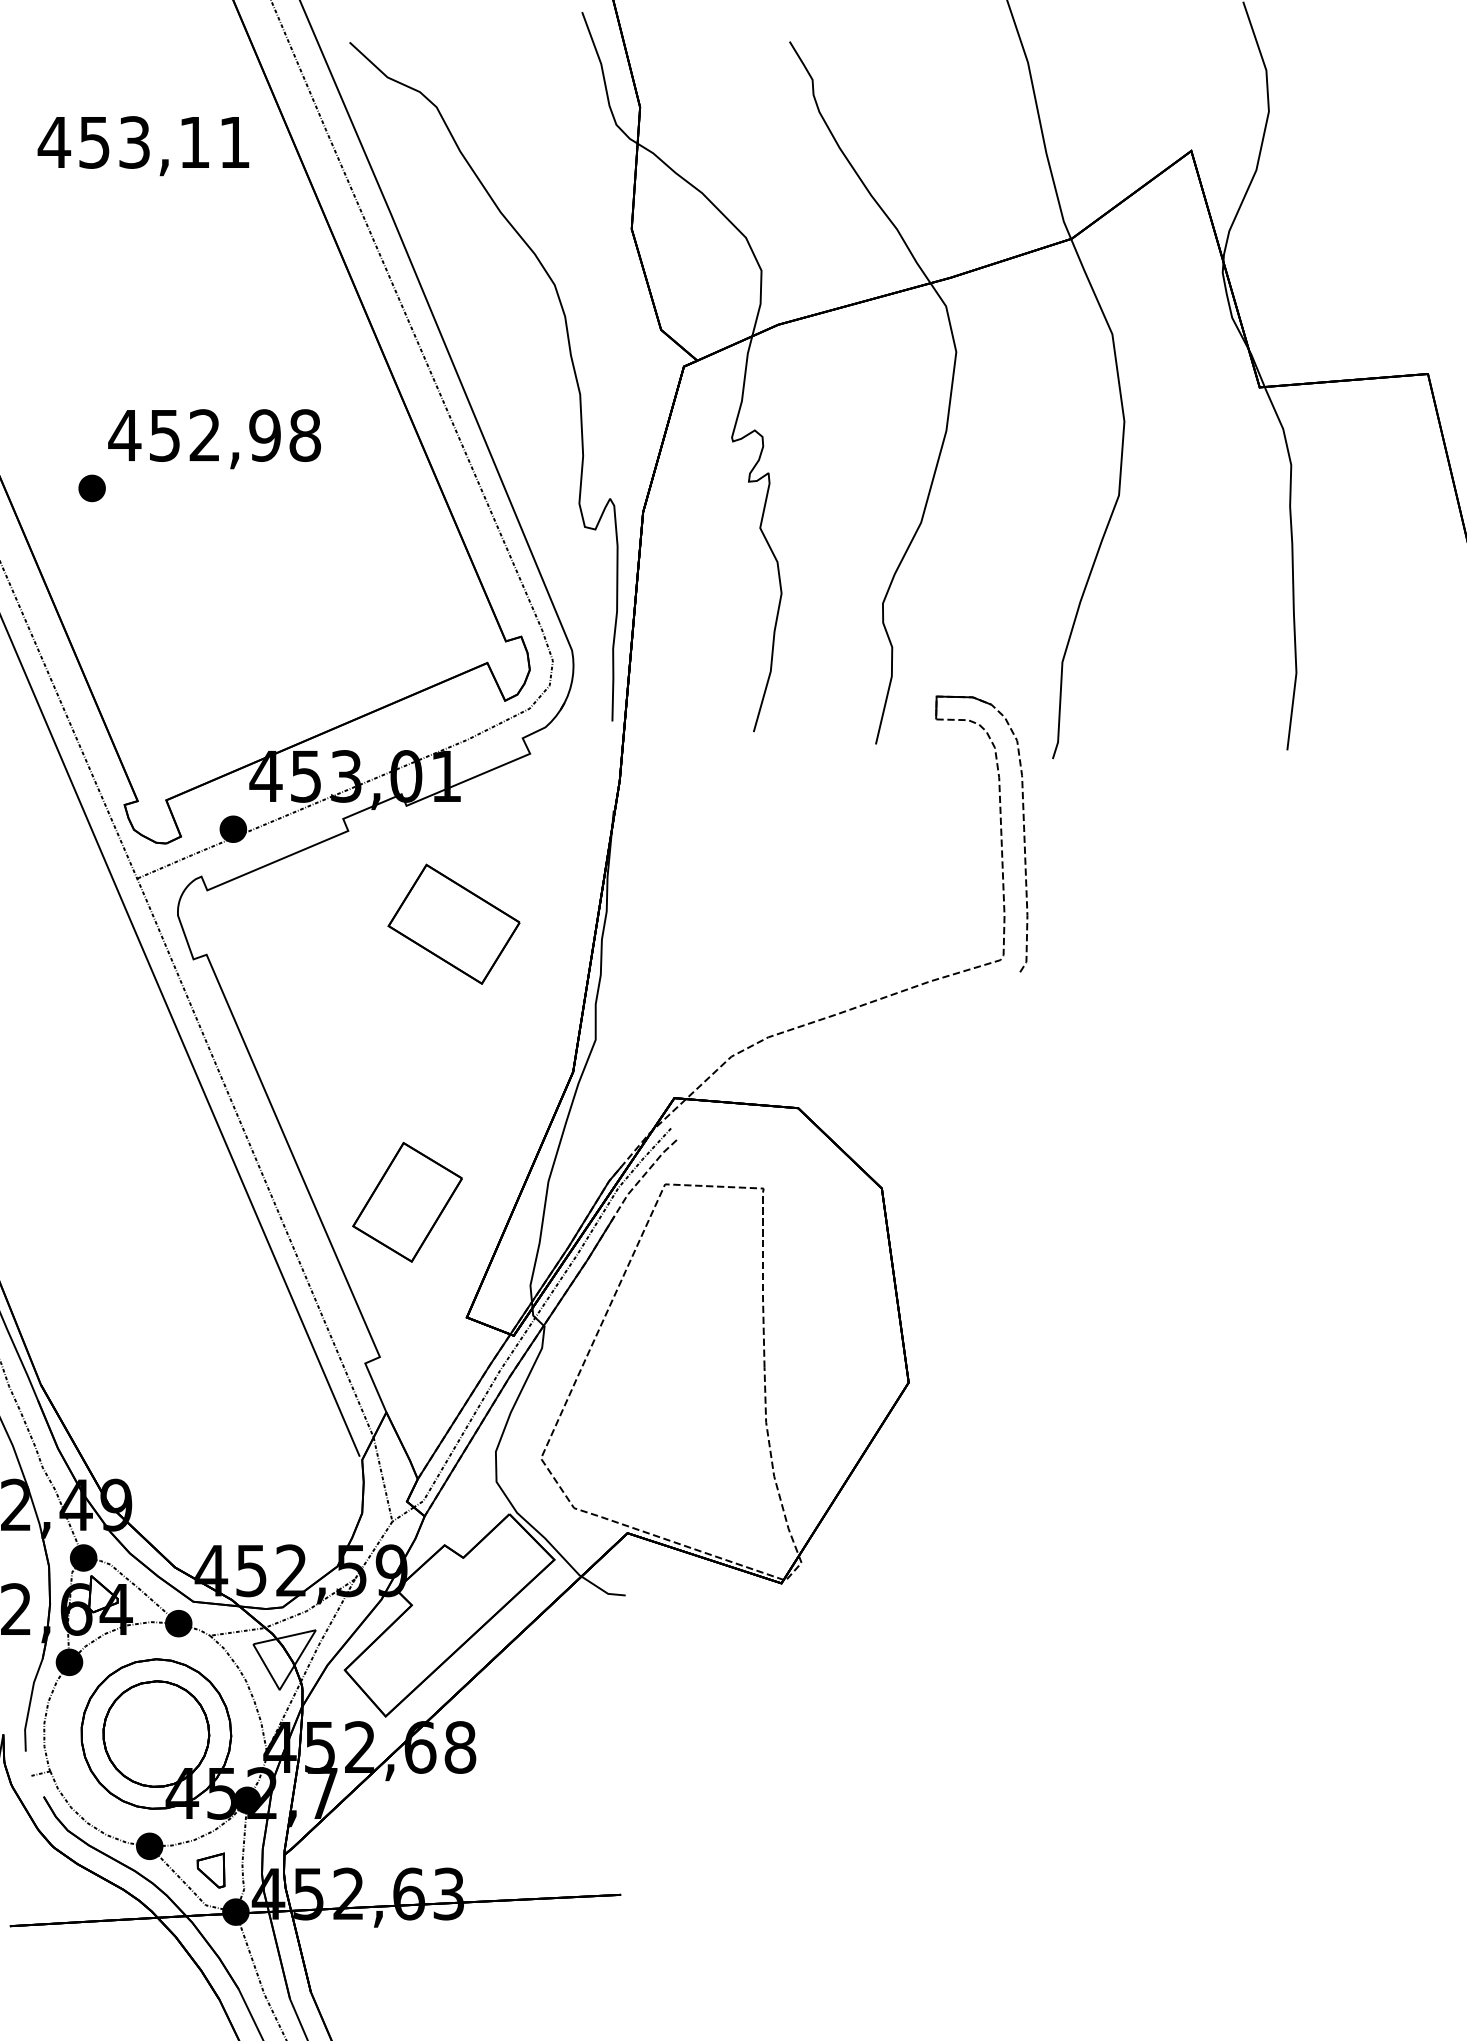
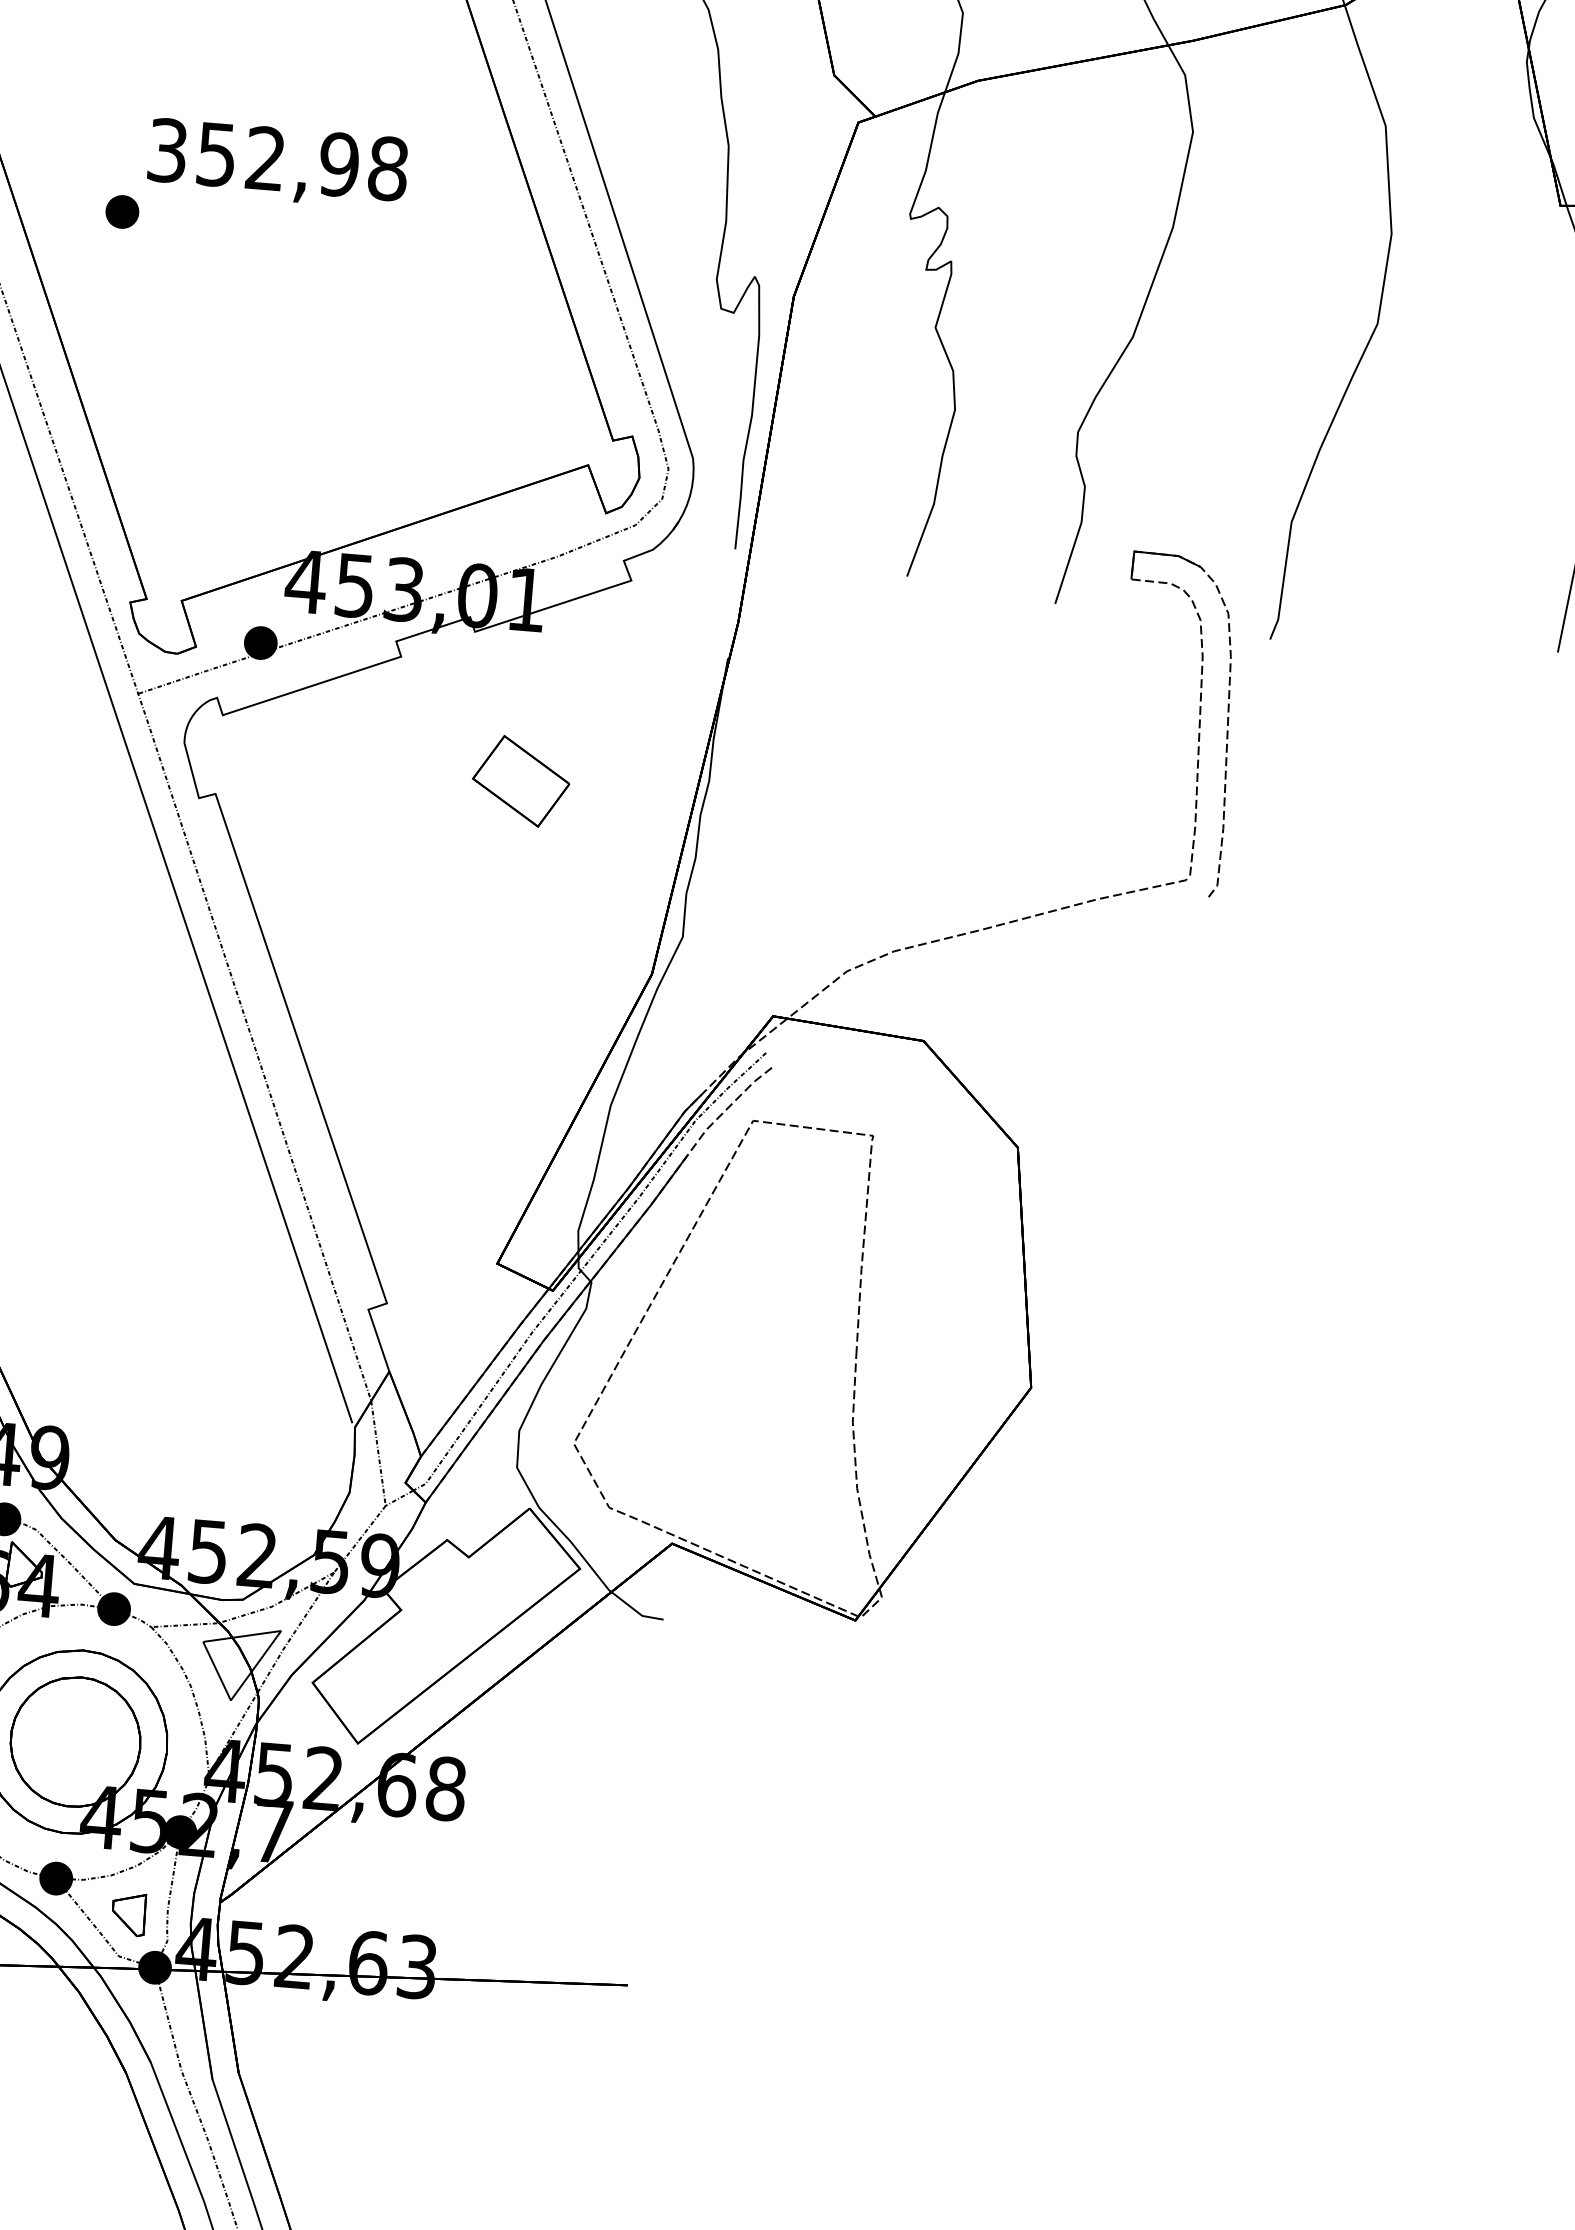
text: (124, 435) -> (167, 150), 452,98 -> 352,98
part: (453, 923) -> (520, 780), size x0.6
part: (407, 1201) -> (436, 1115), removed

